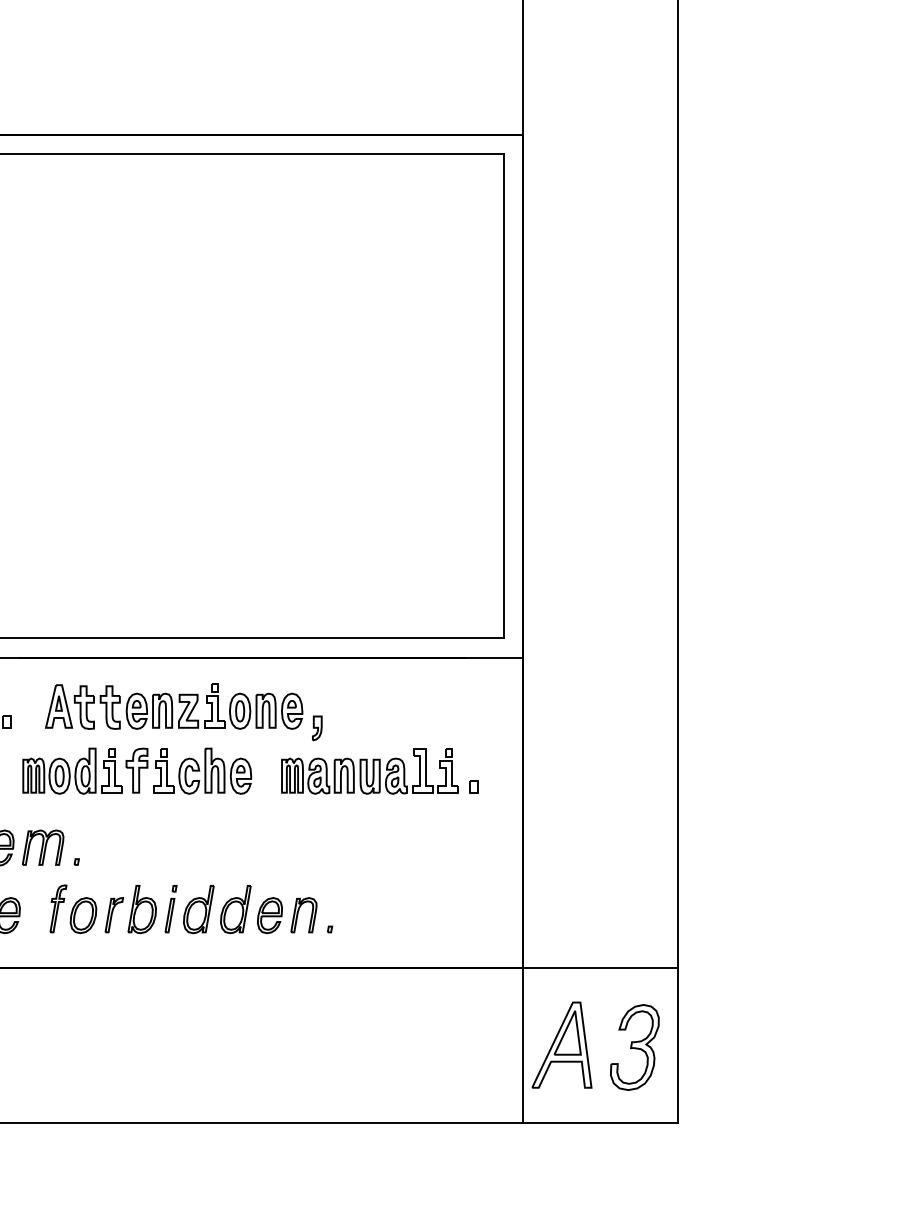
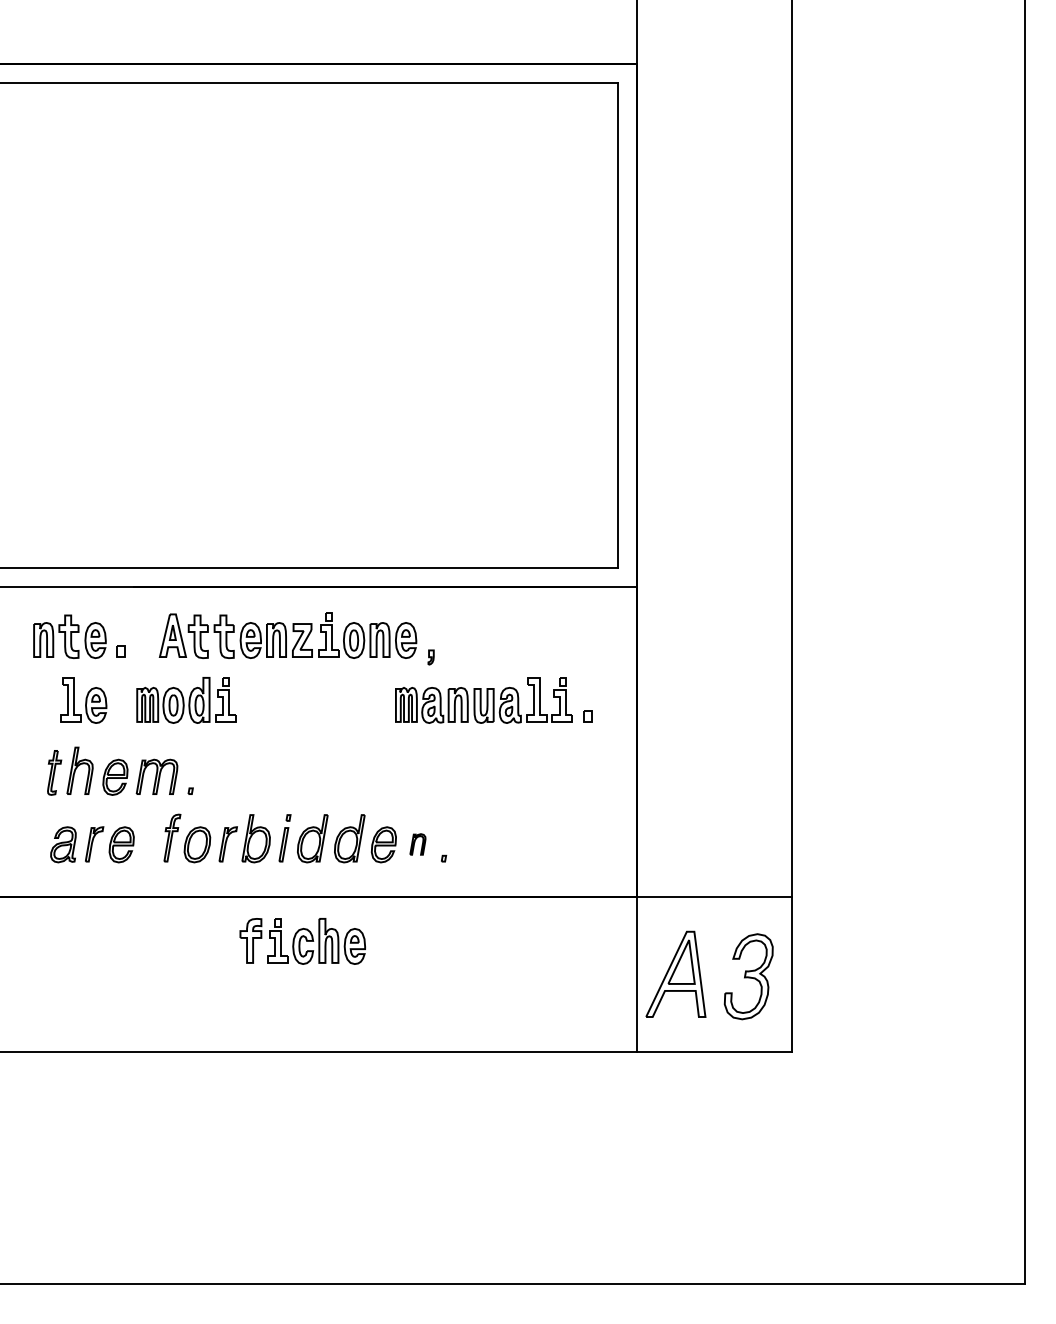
part: (316, 728) -> (430, 657), size x0.6
part: (188, 771) -> (302, 941), moved
part: (303, 915) -> (417, 844), size x0.6

